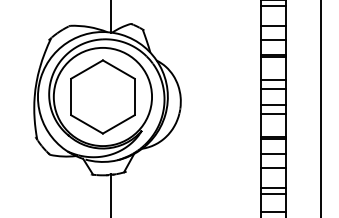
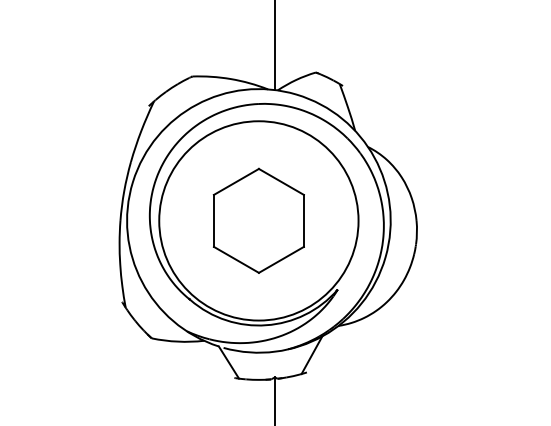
part: (102, 96) -> (258, 219), size x0.7

